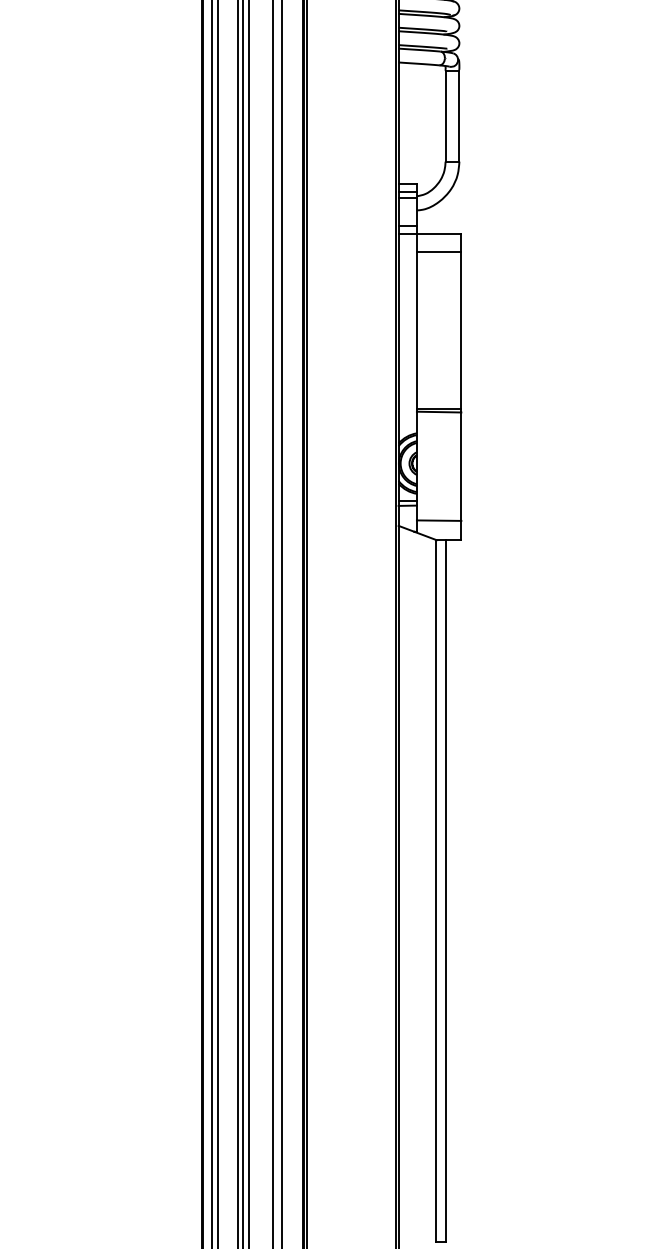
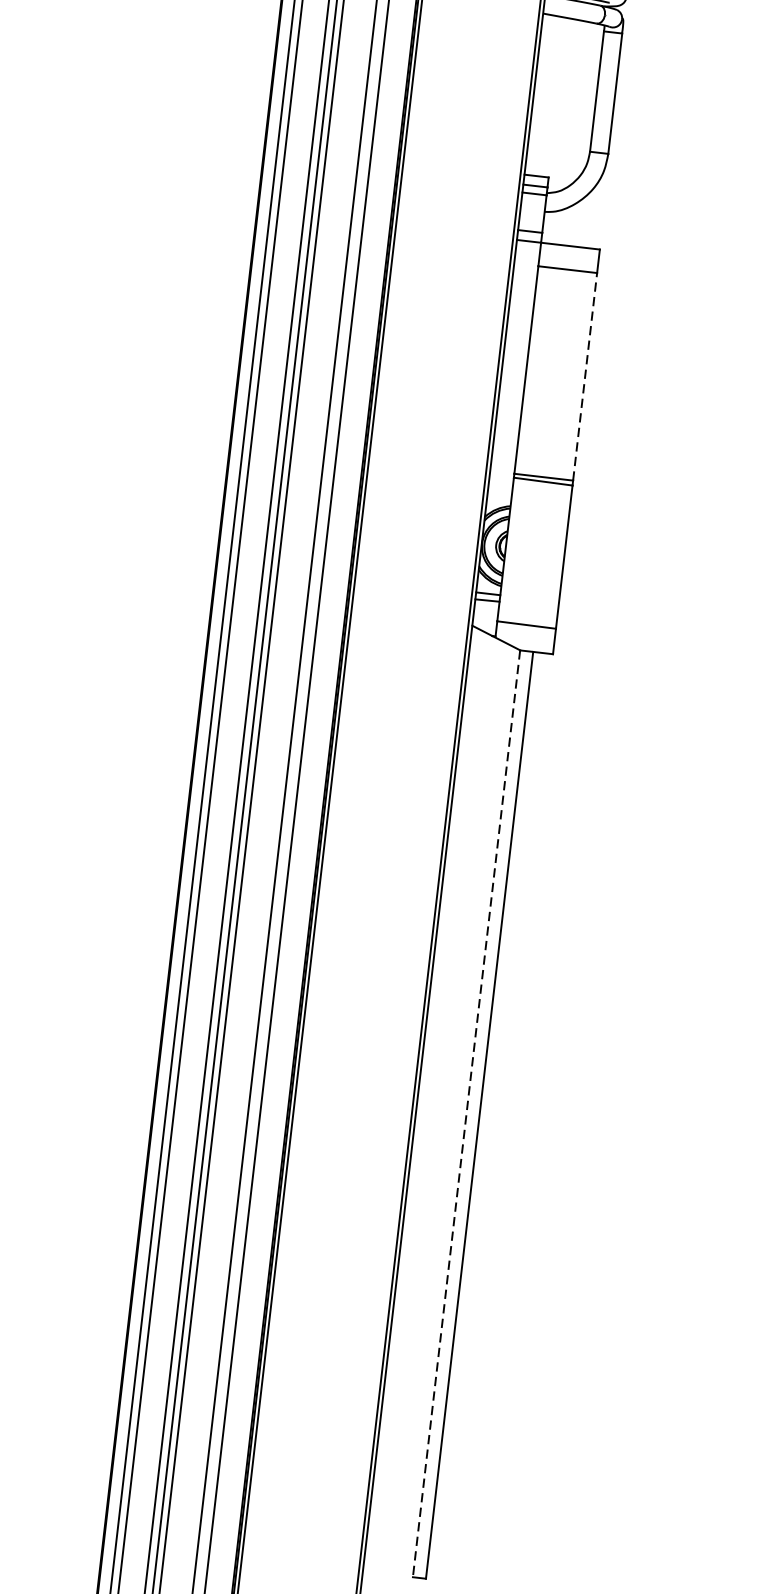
line: (461, 330) -> (585, 377), solid -> dashed
line: (436, 890) -> (466, 1113), solid -> dashed

